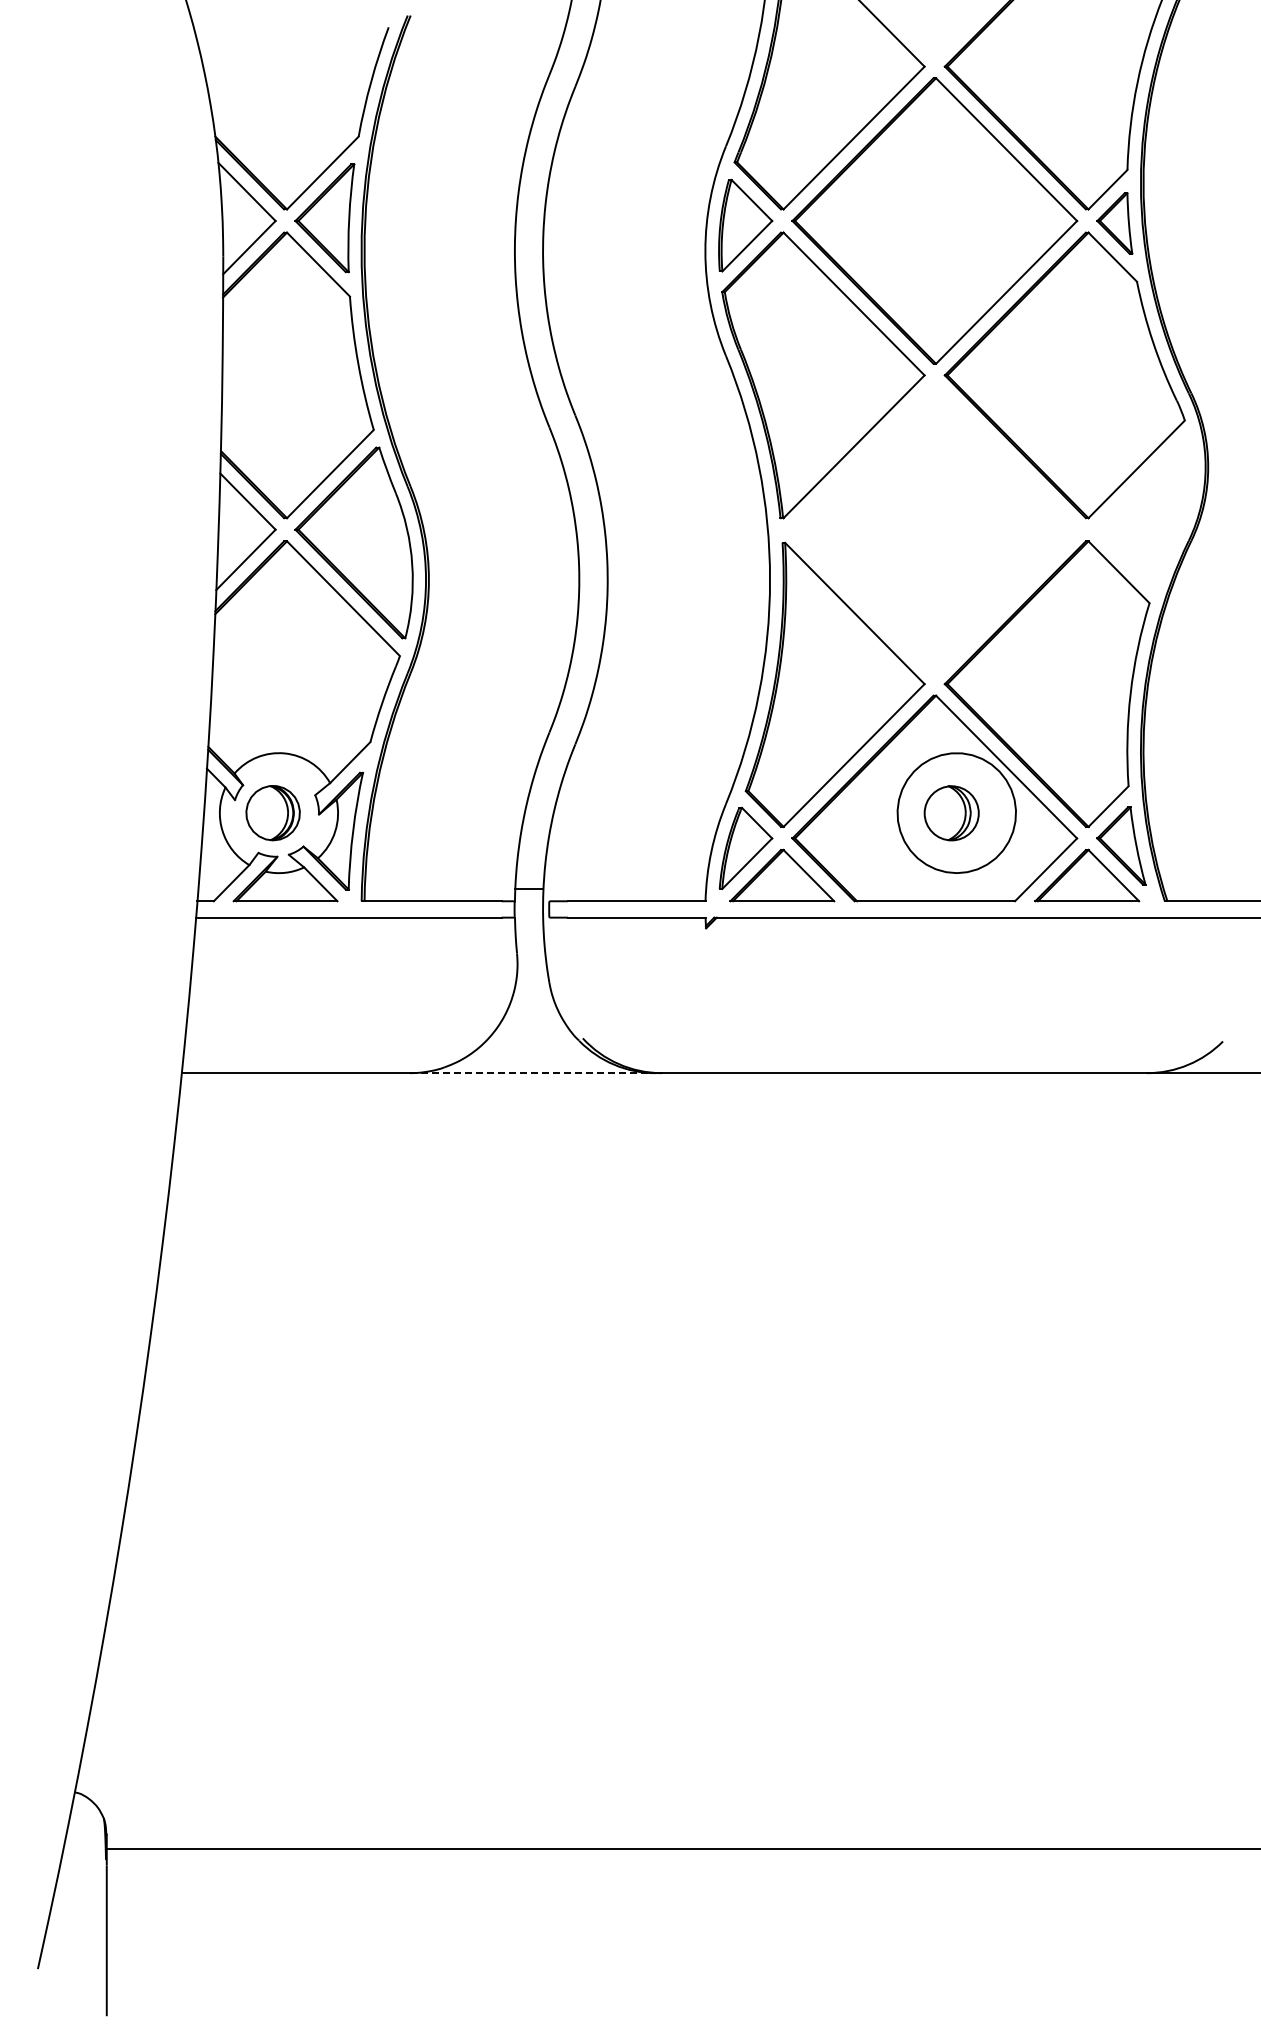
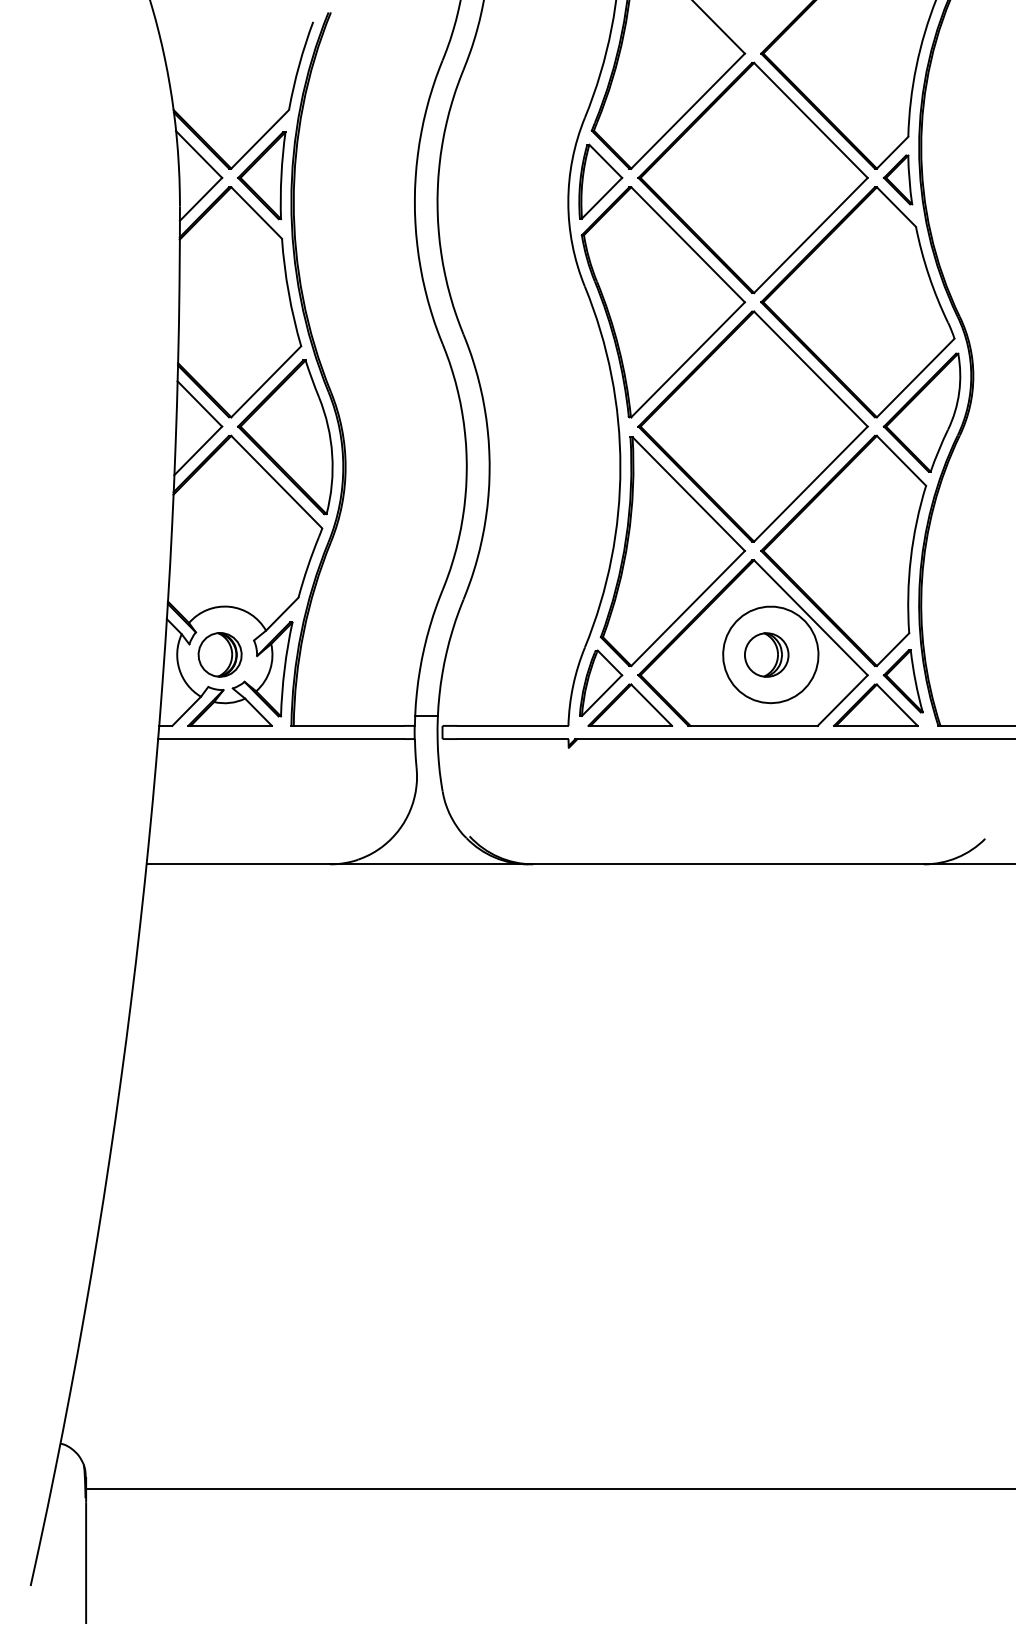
part: (1144, 512) -> (922, 412), added
part: (934, 529) -> (752, 426), added
line: (533, 1073) -> (429, 864), dashed -> solid

